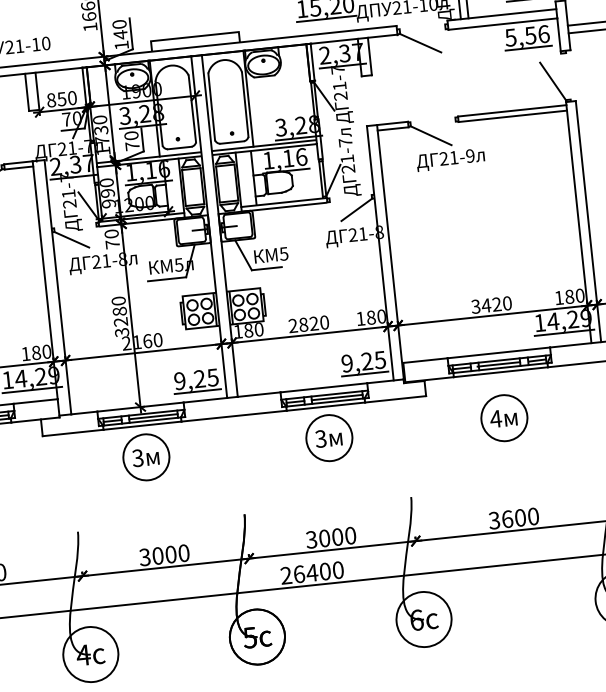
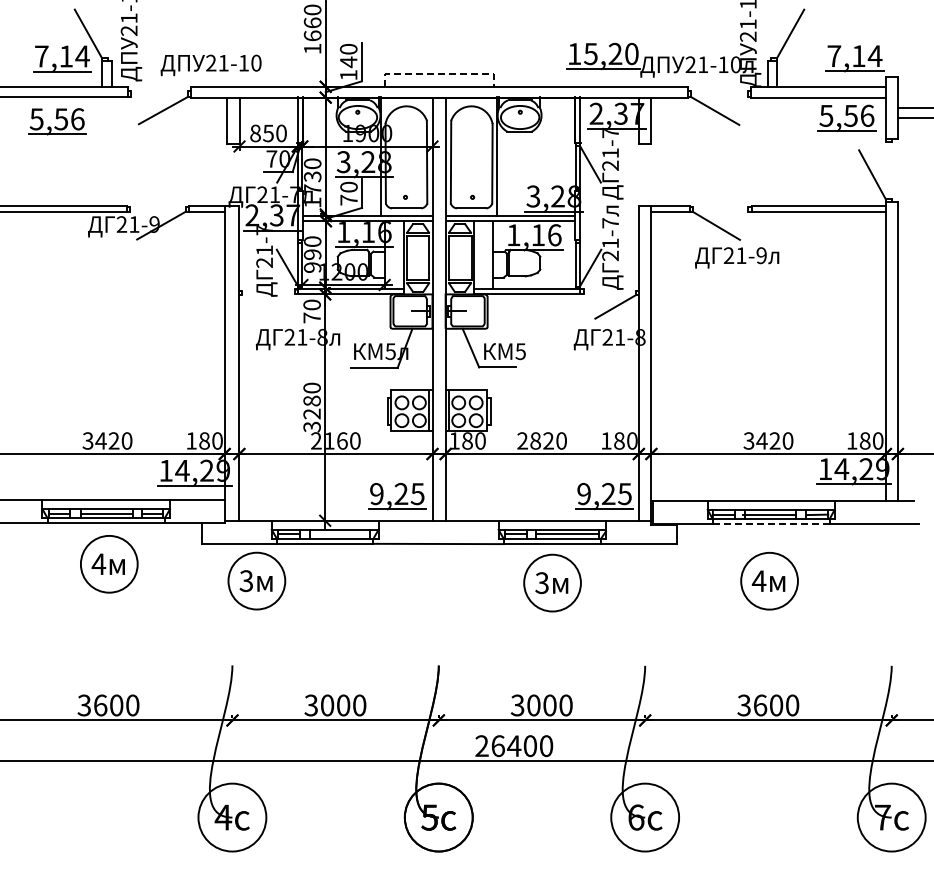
line: (195, 36) -> (440, 73), solid -> dashed
line: (71, 239) -> (262, 306), removed
line: (501, 372) -> (771, 524), solid -> dashed
line: (153, 416) -> (339, 534), removed
part: (146, 456) -> (256, 580), moved

